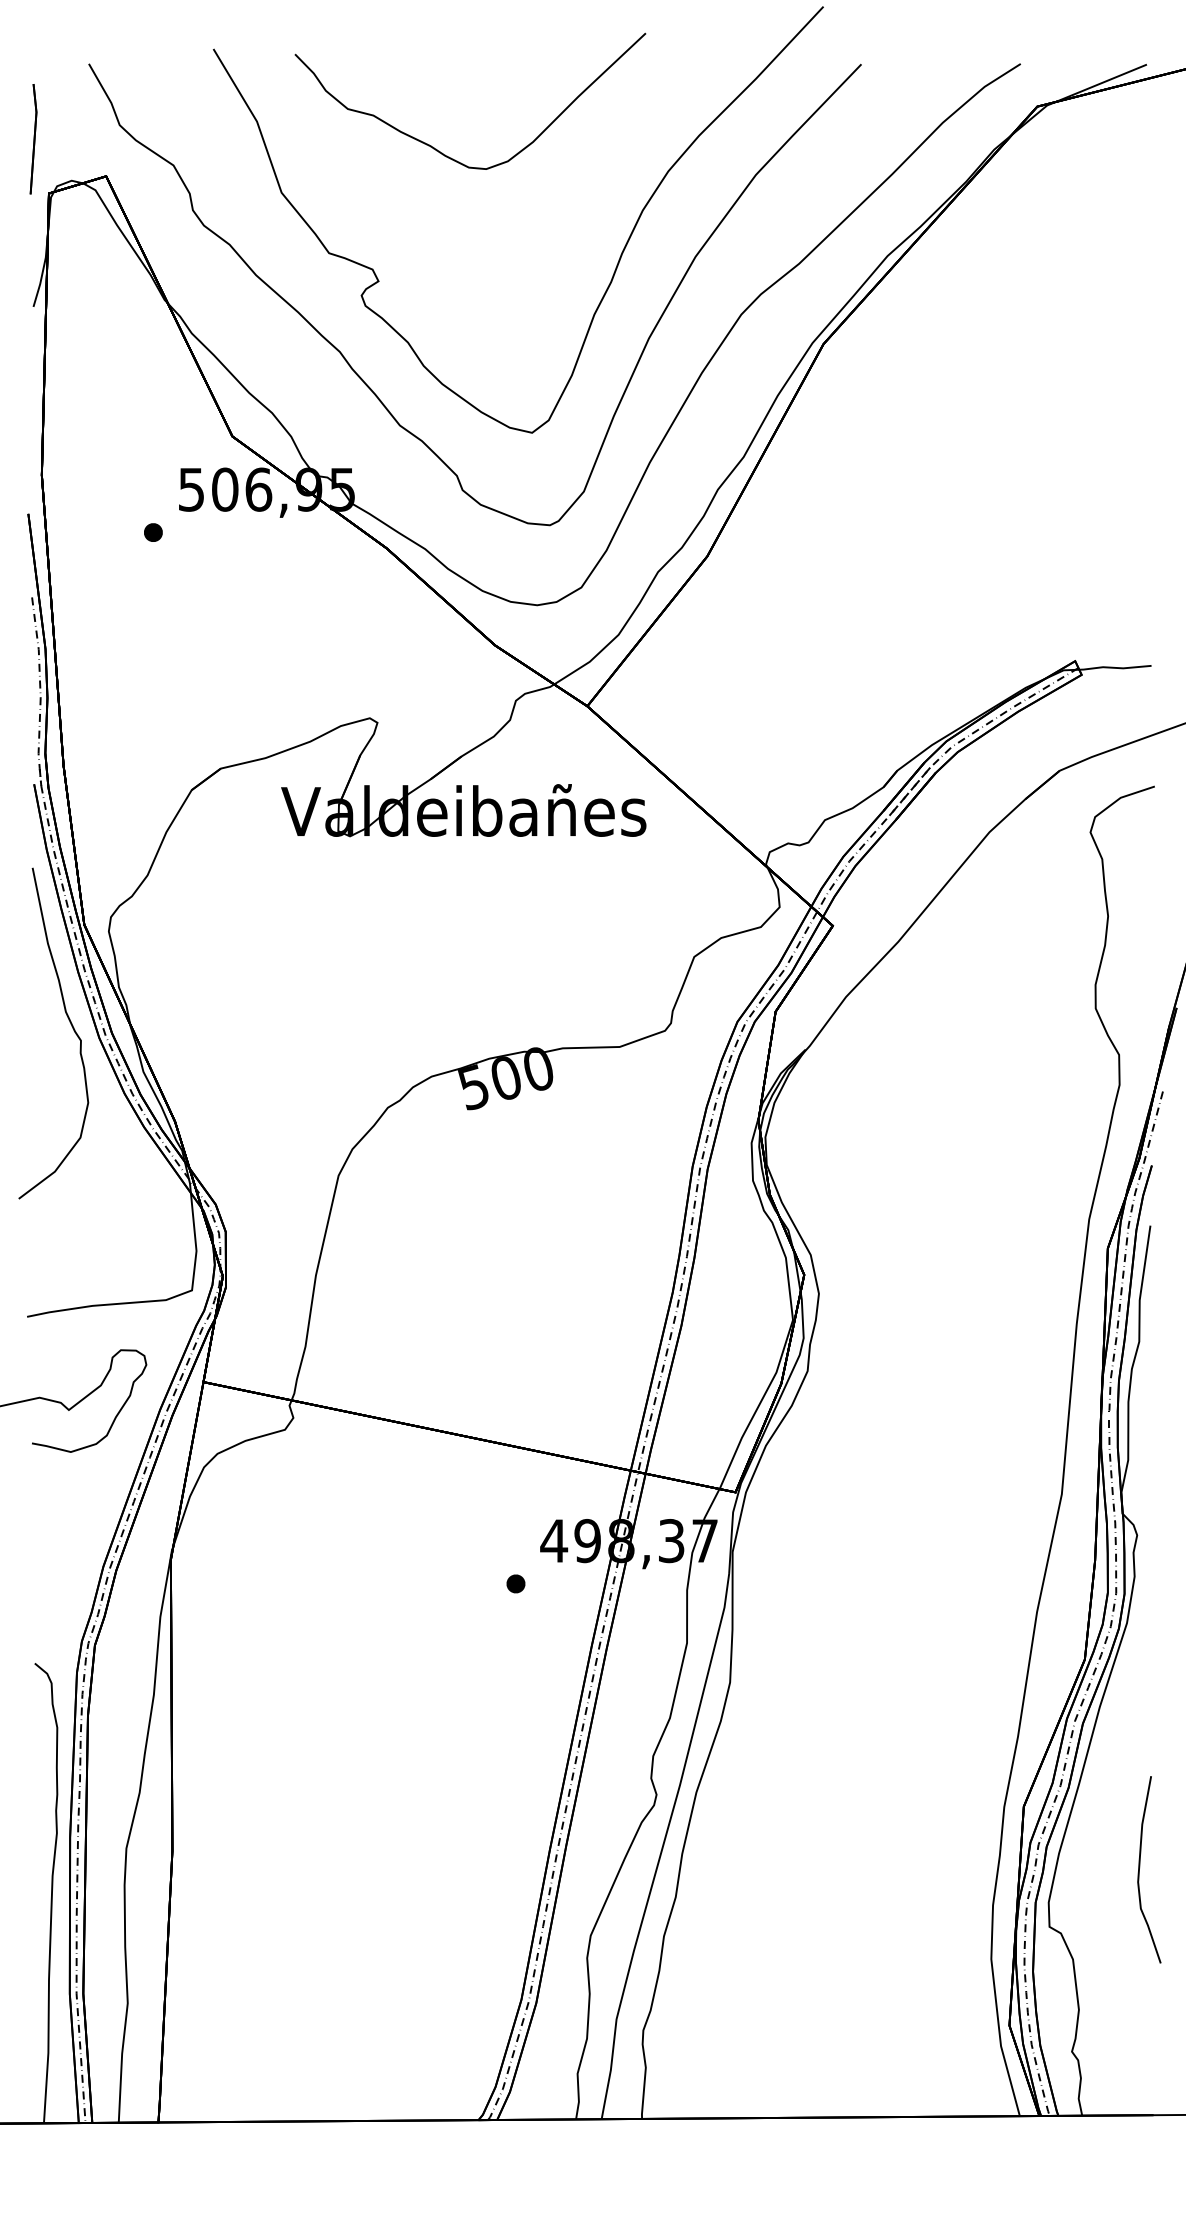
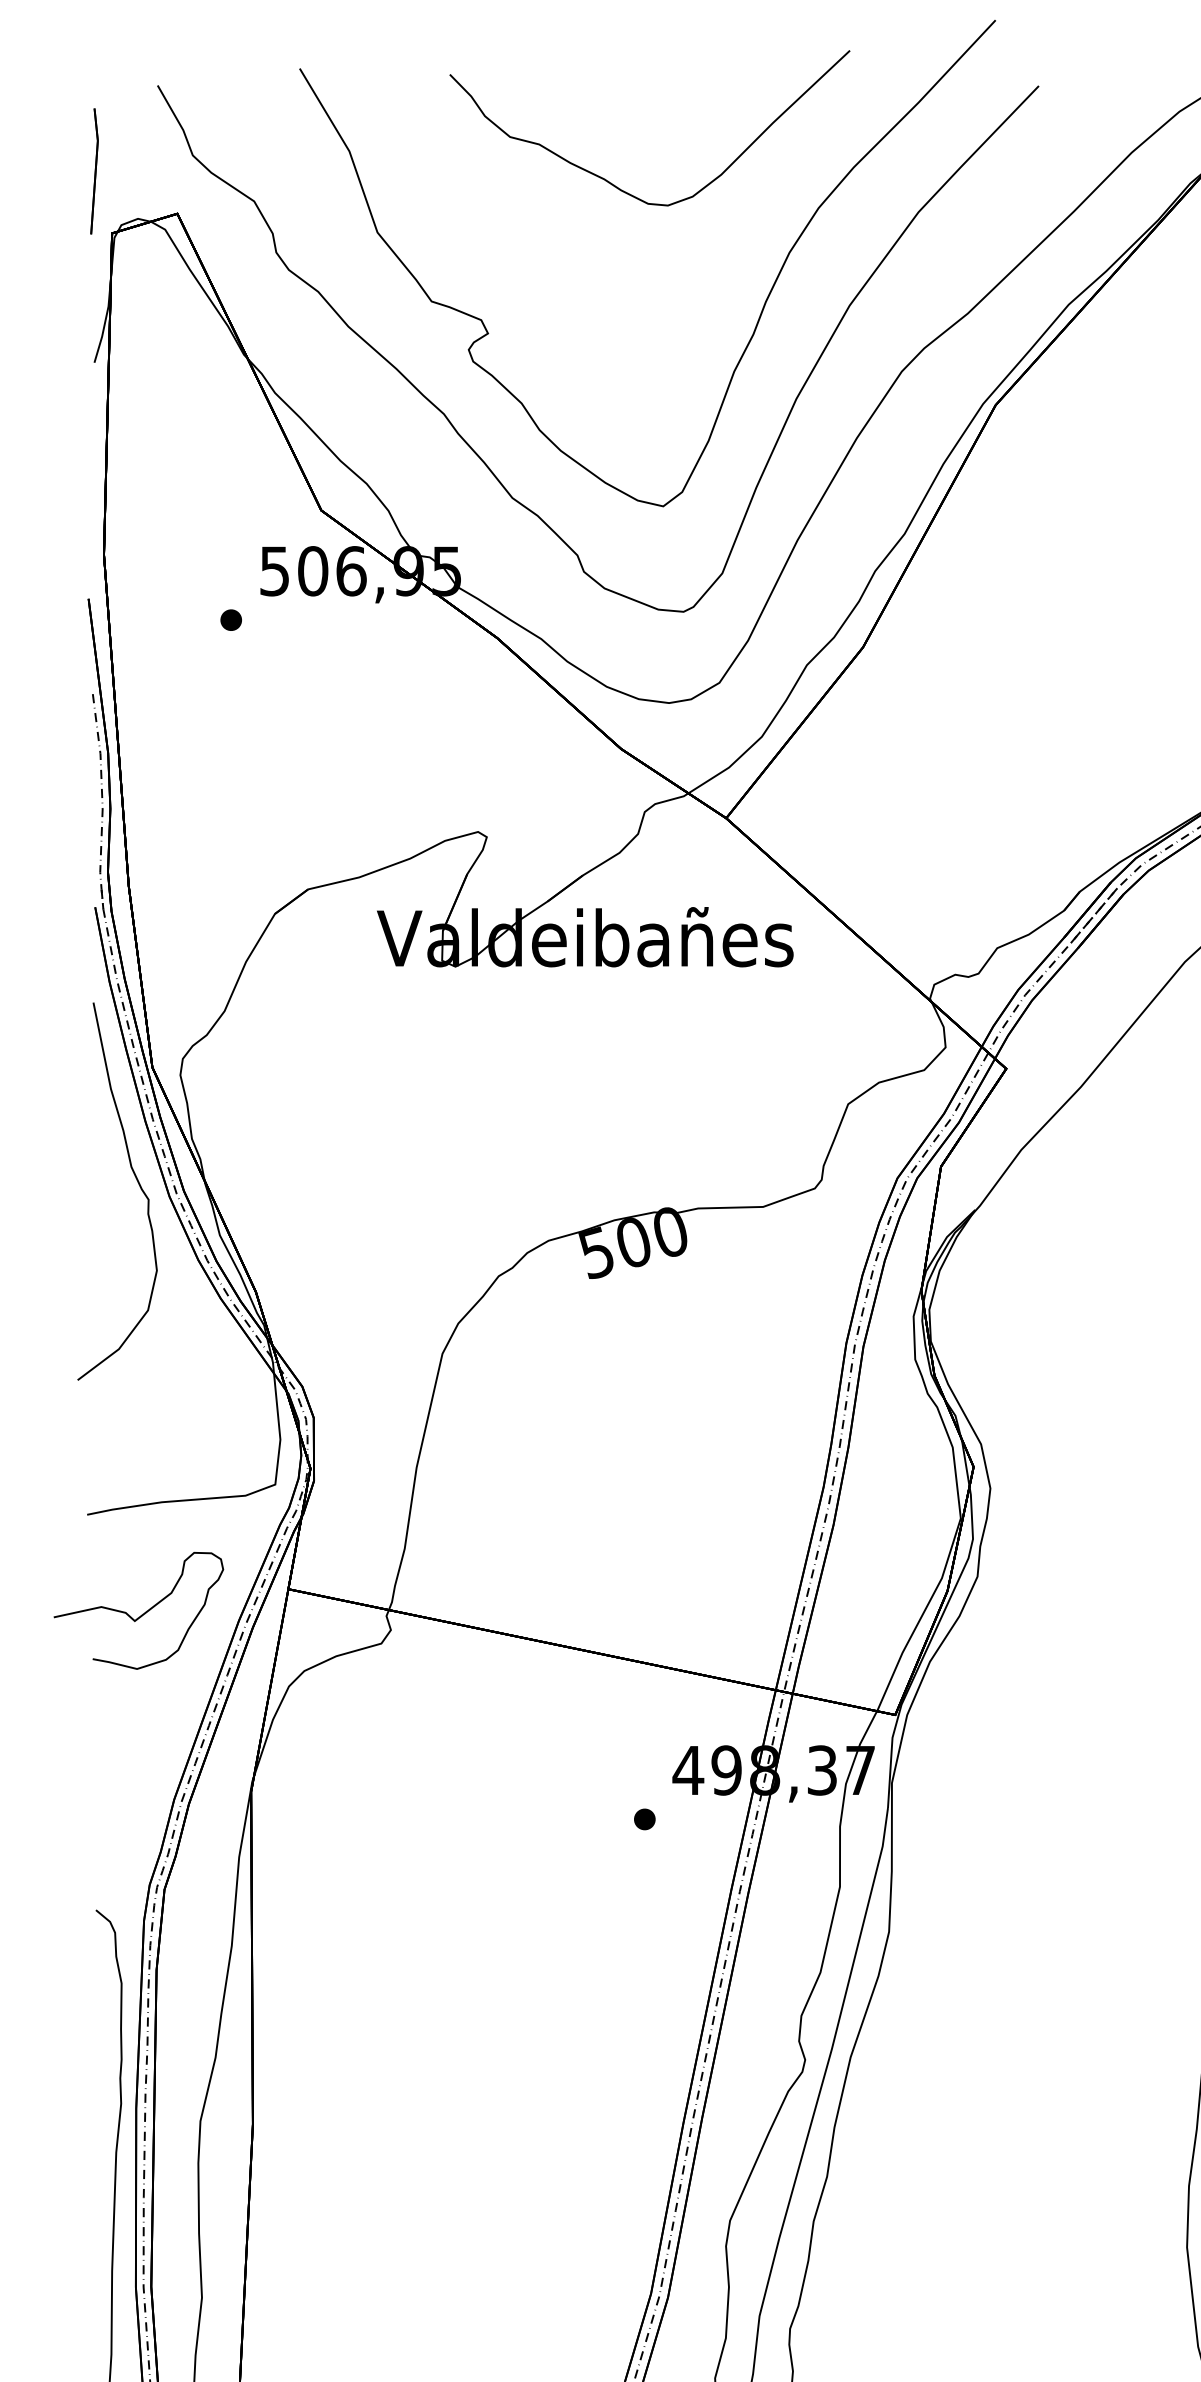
curve: (436, 148) -> (611, 182), moved

